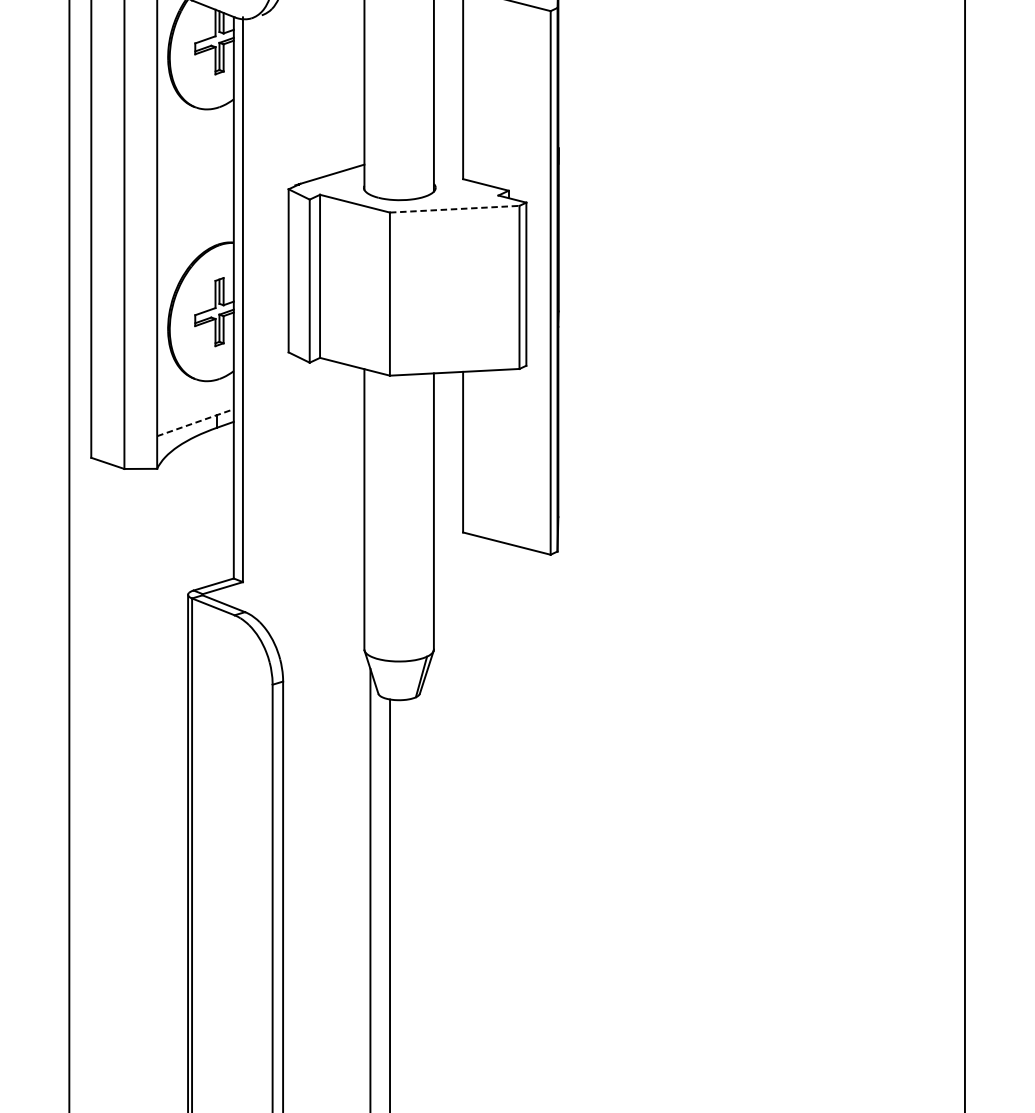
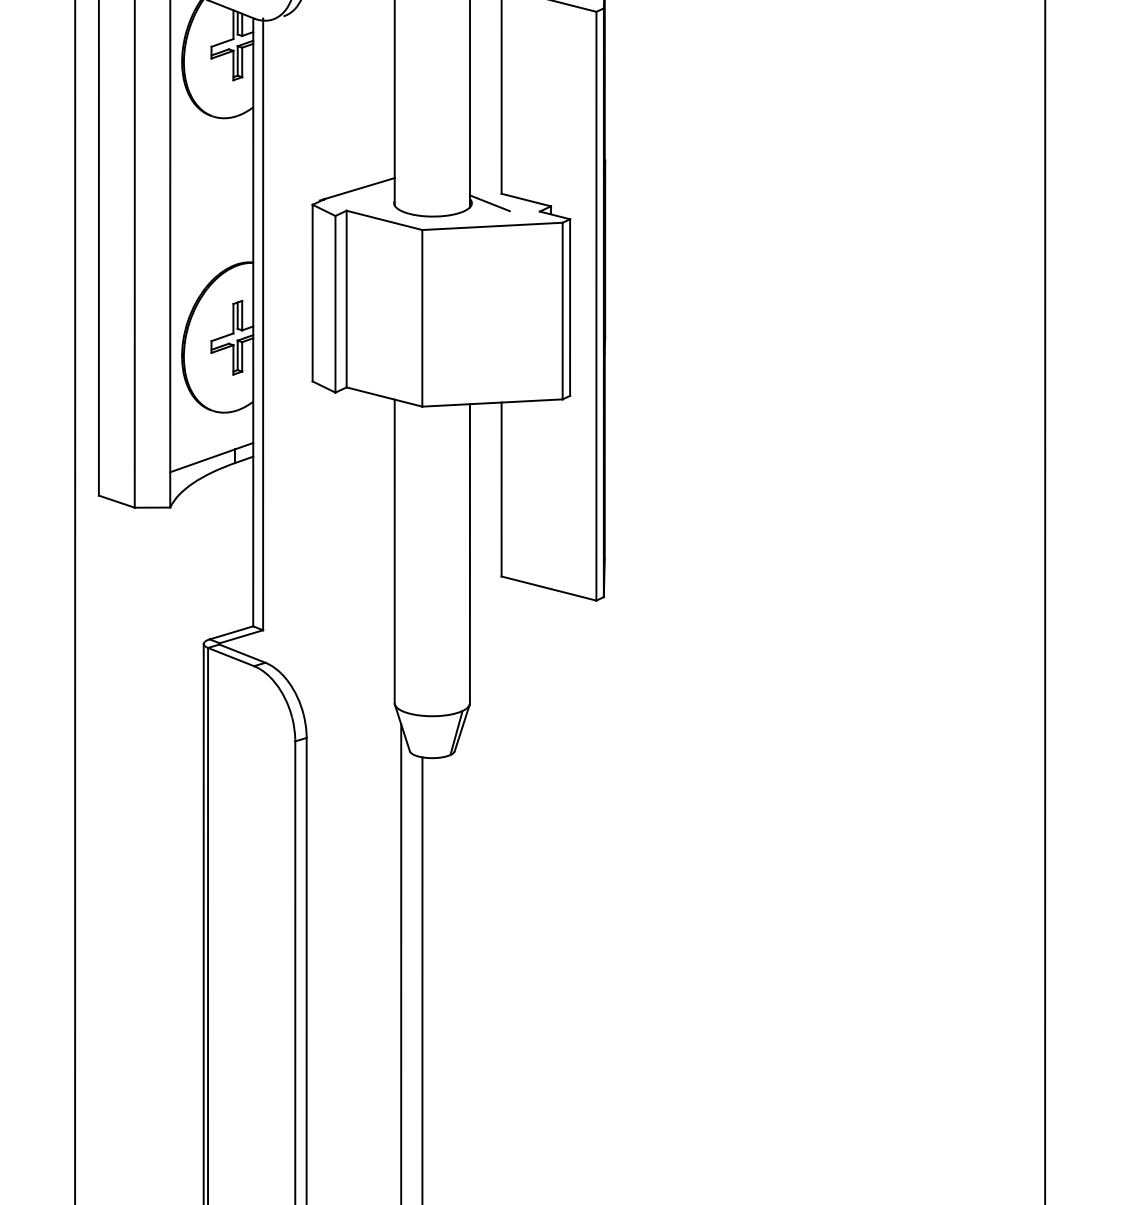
line: (451, 188) -> (489, 203), added
line: (455, 209) -> (493, 226), dashed -> solid
line: (196, 422) -> (212, 457), dashed -> solid

